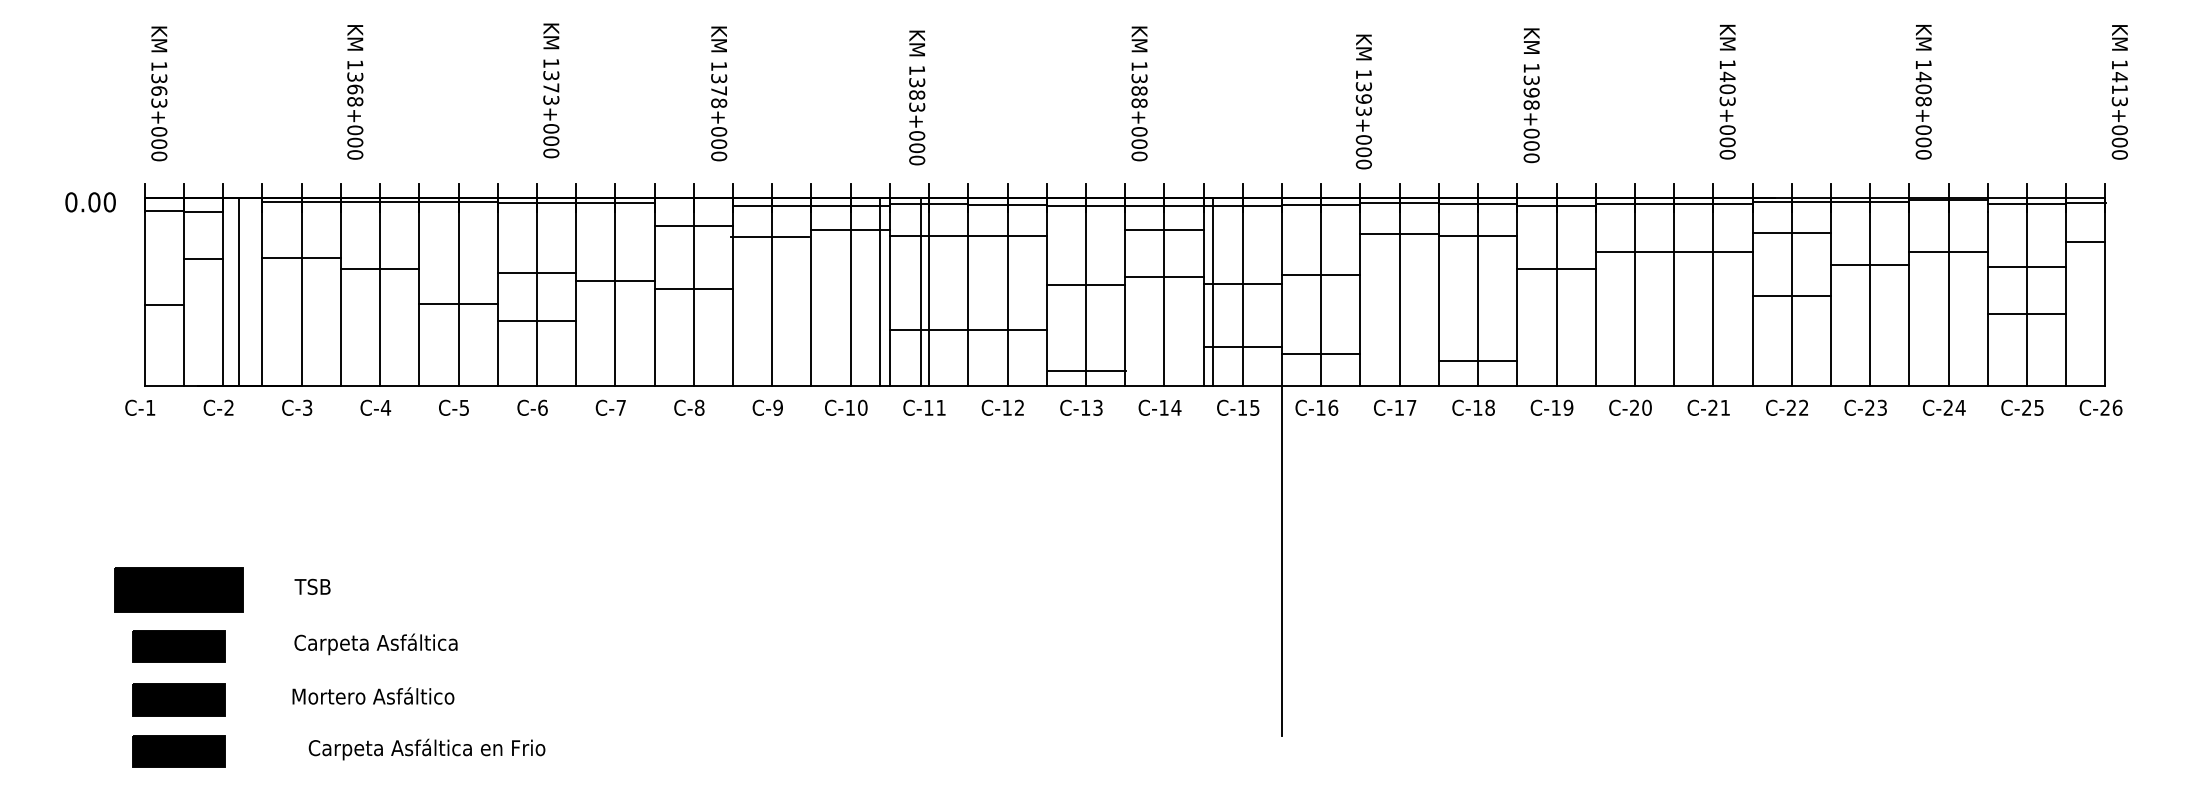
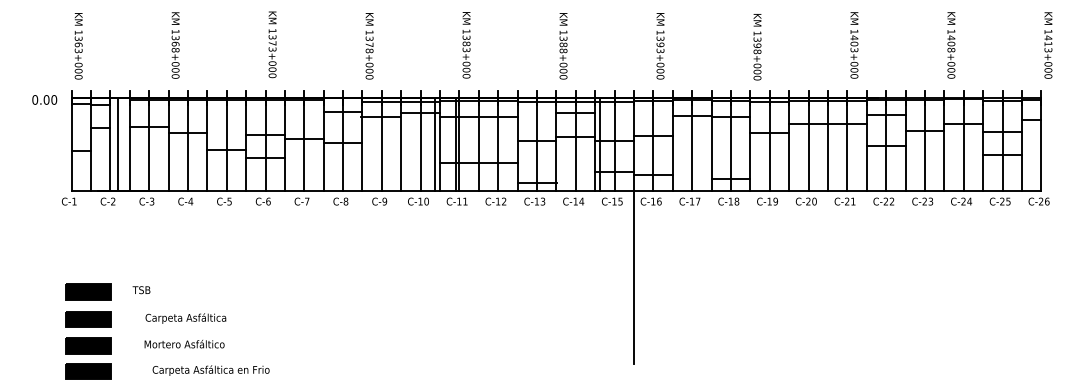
text: (718, 94) -> (369, 46), moved
text: (917, 98) -> (466, 45), moved
text: (1363, 102) -> (660, 46), moved
text: (312, 587) -> (141, 290), moved
part: (179, 589) -> (88, 291), size x0.71

